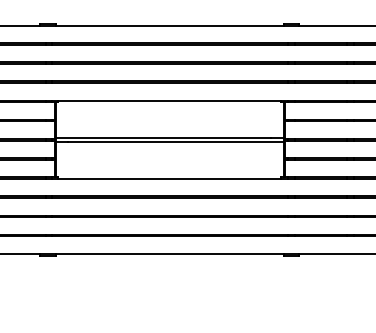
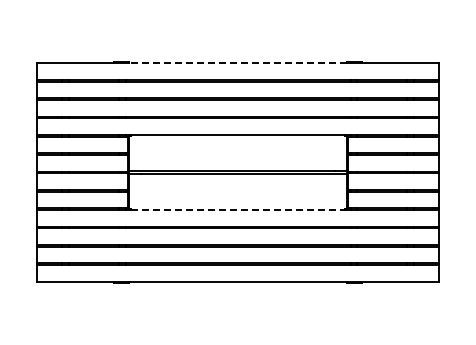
line: (169, 25) -> (237, 63), solid -> dashed
line: (169, 178) -> (237, 209), solid -> dashed

